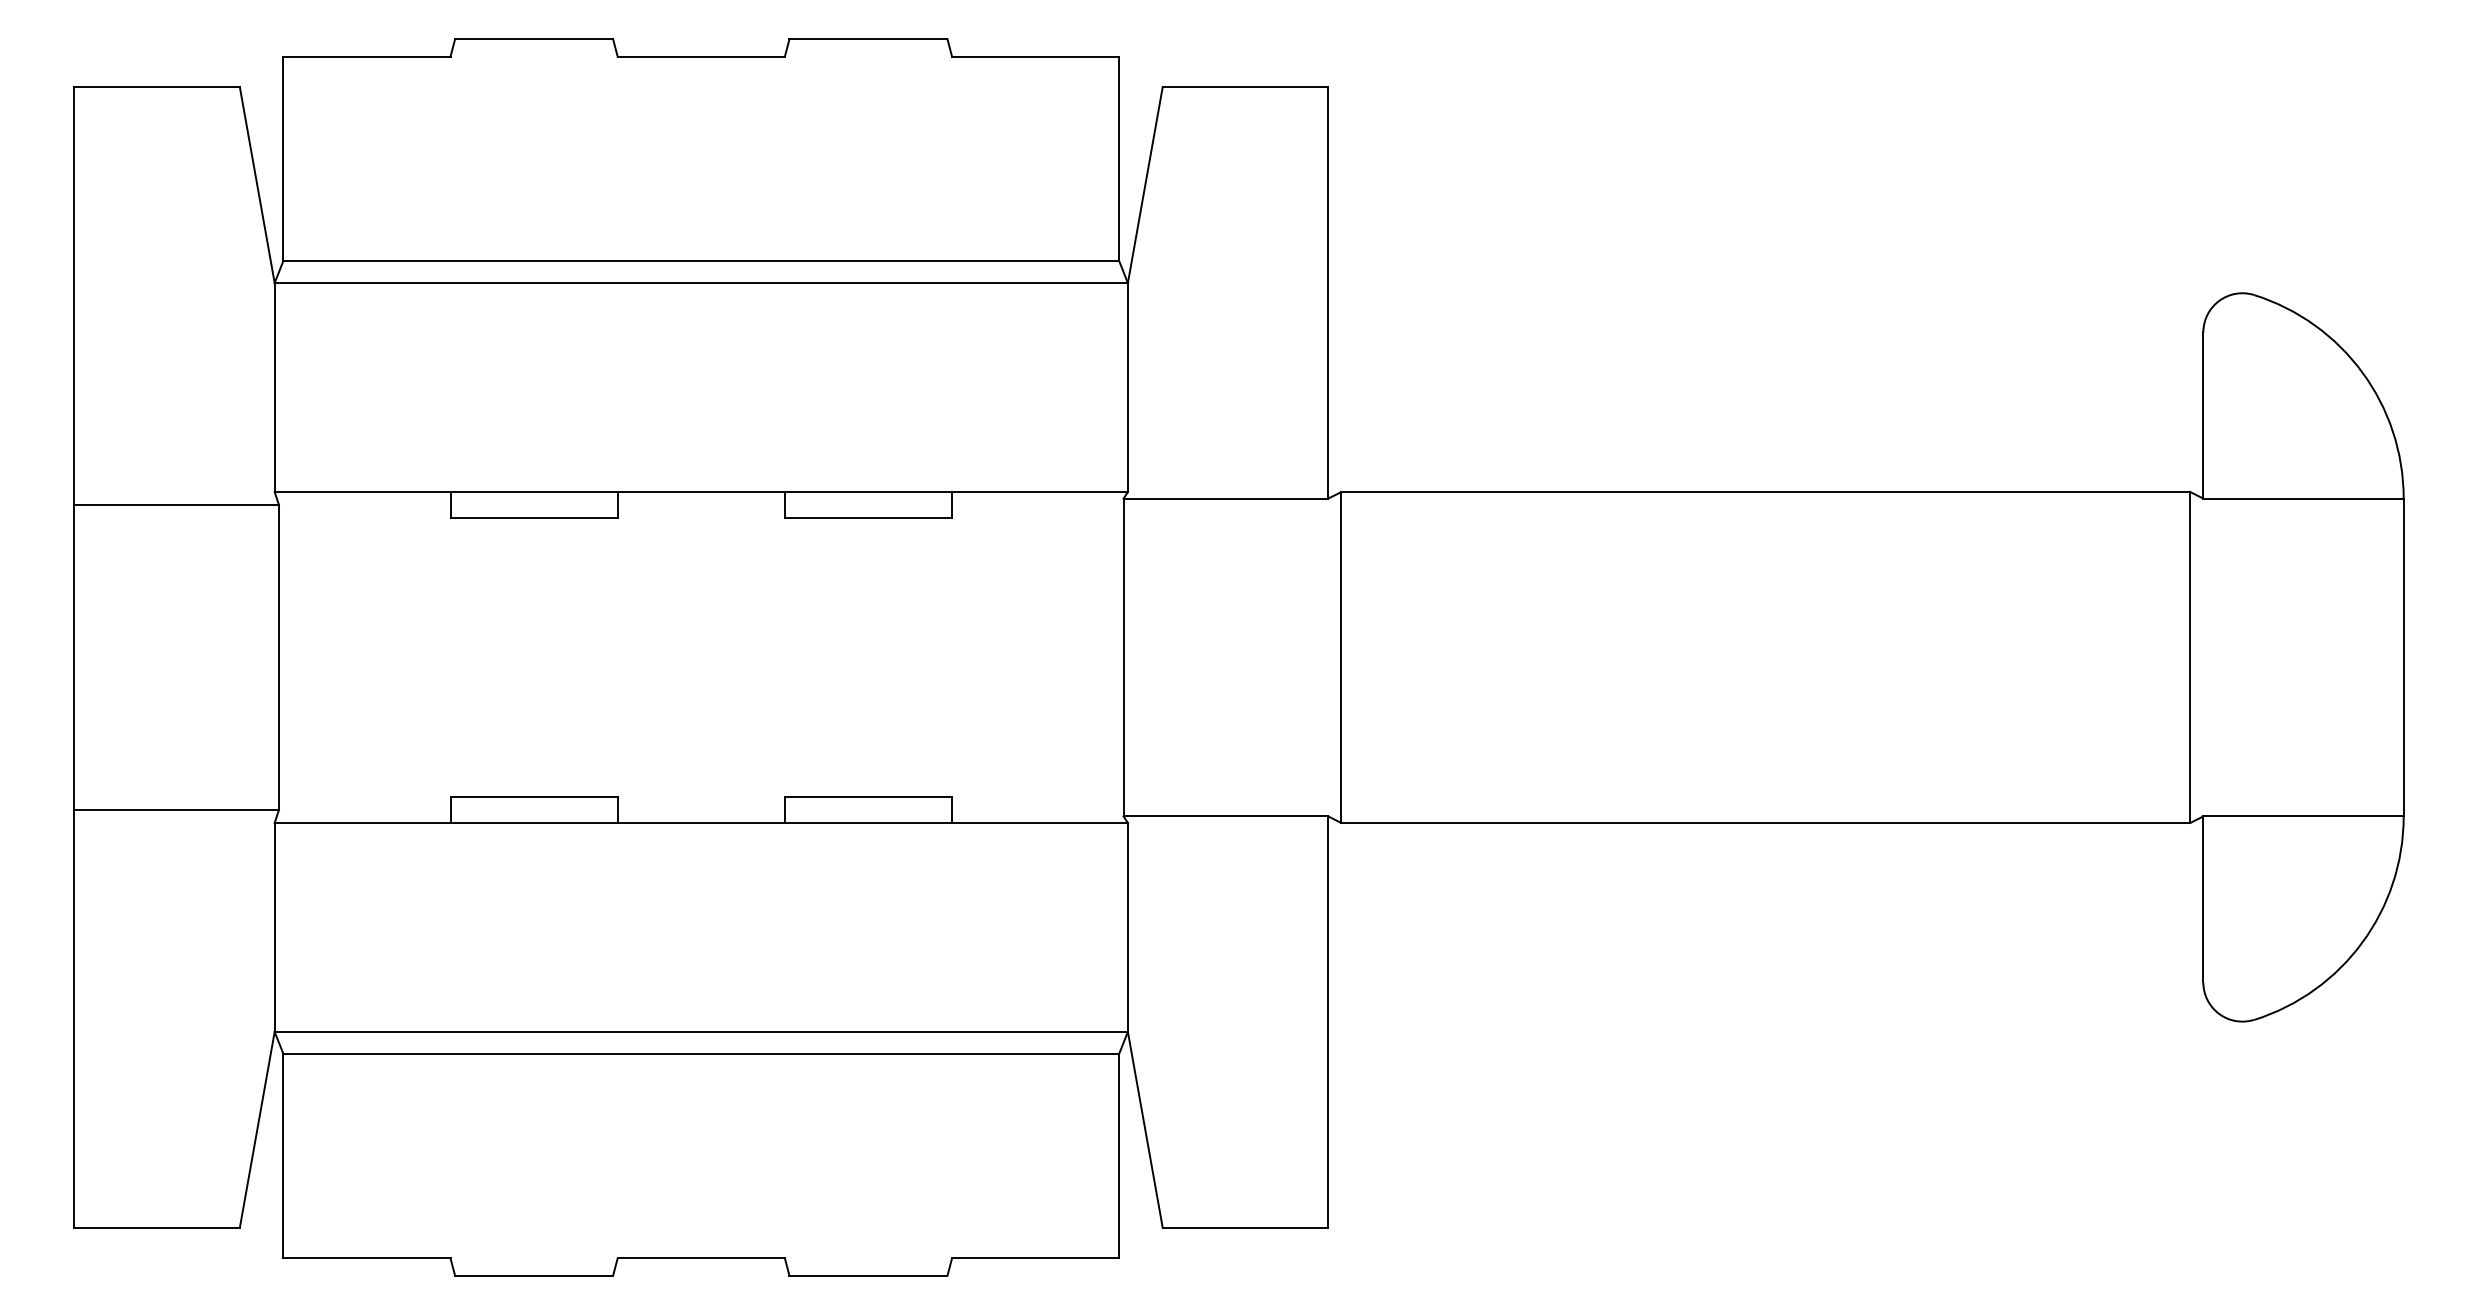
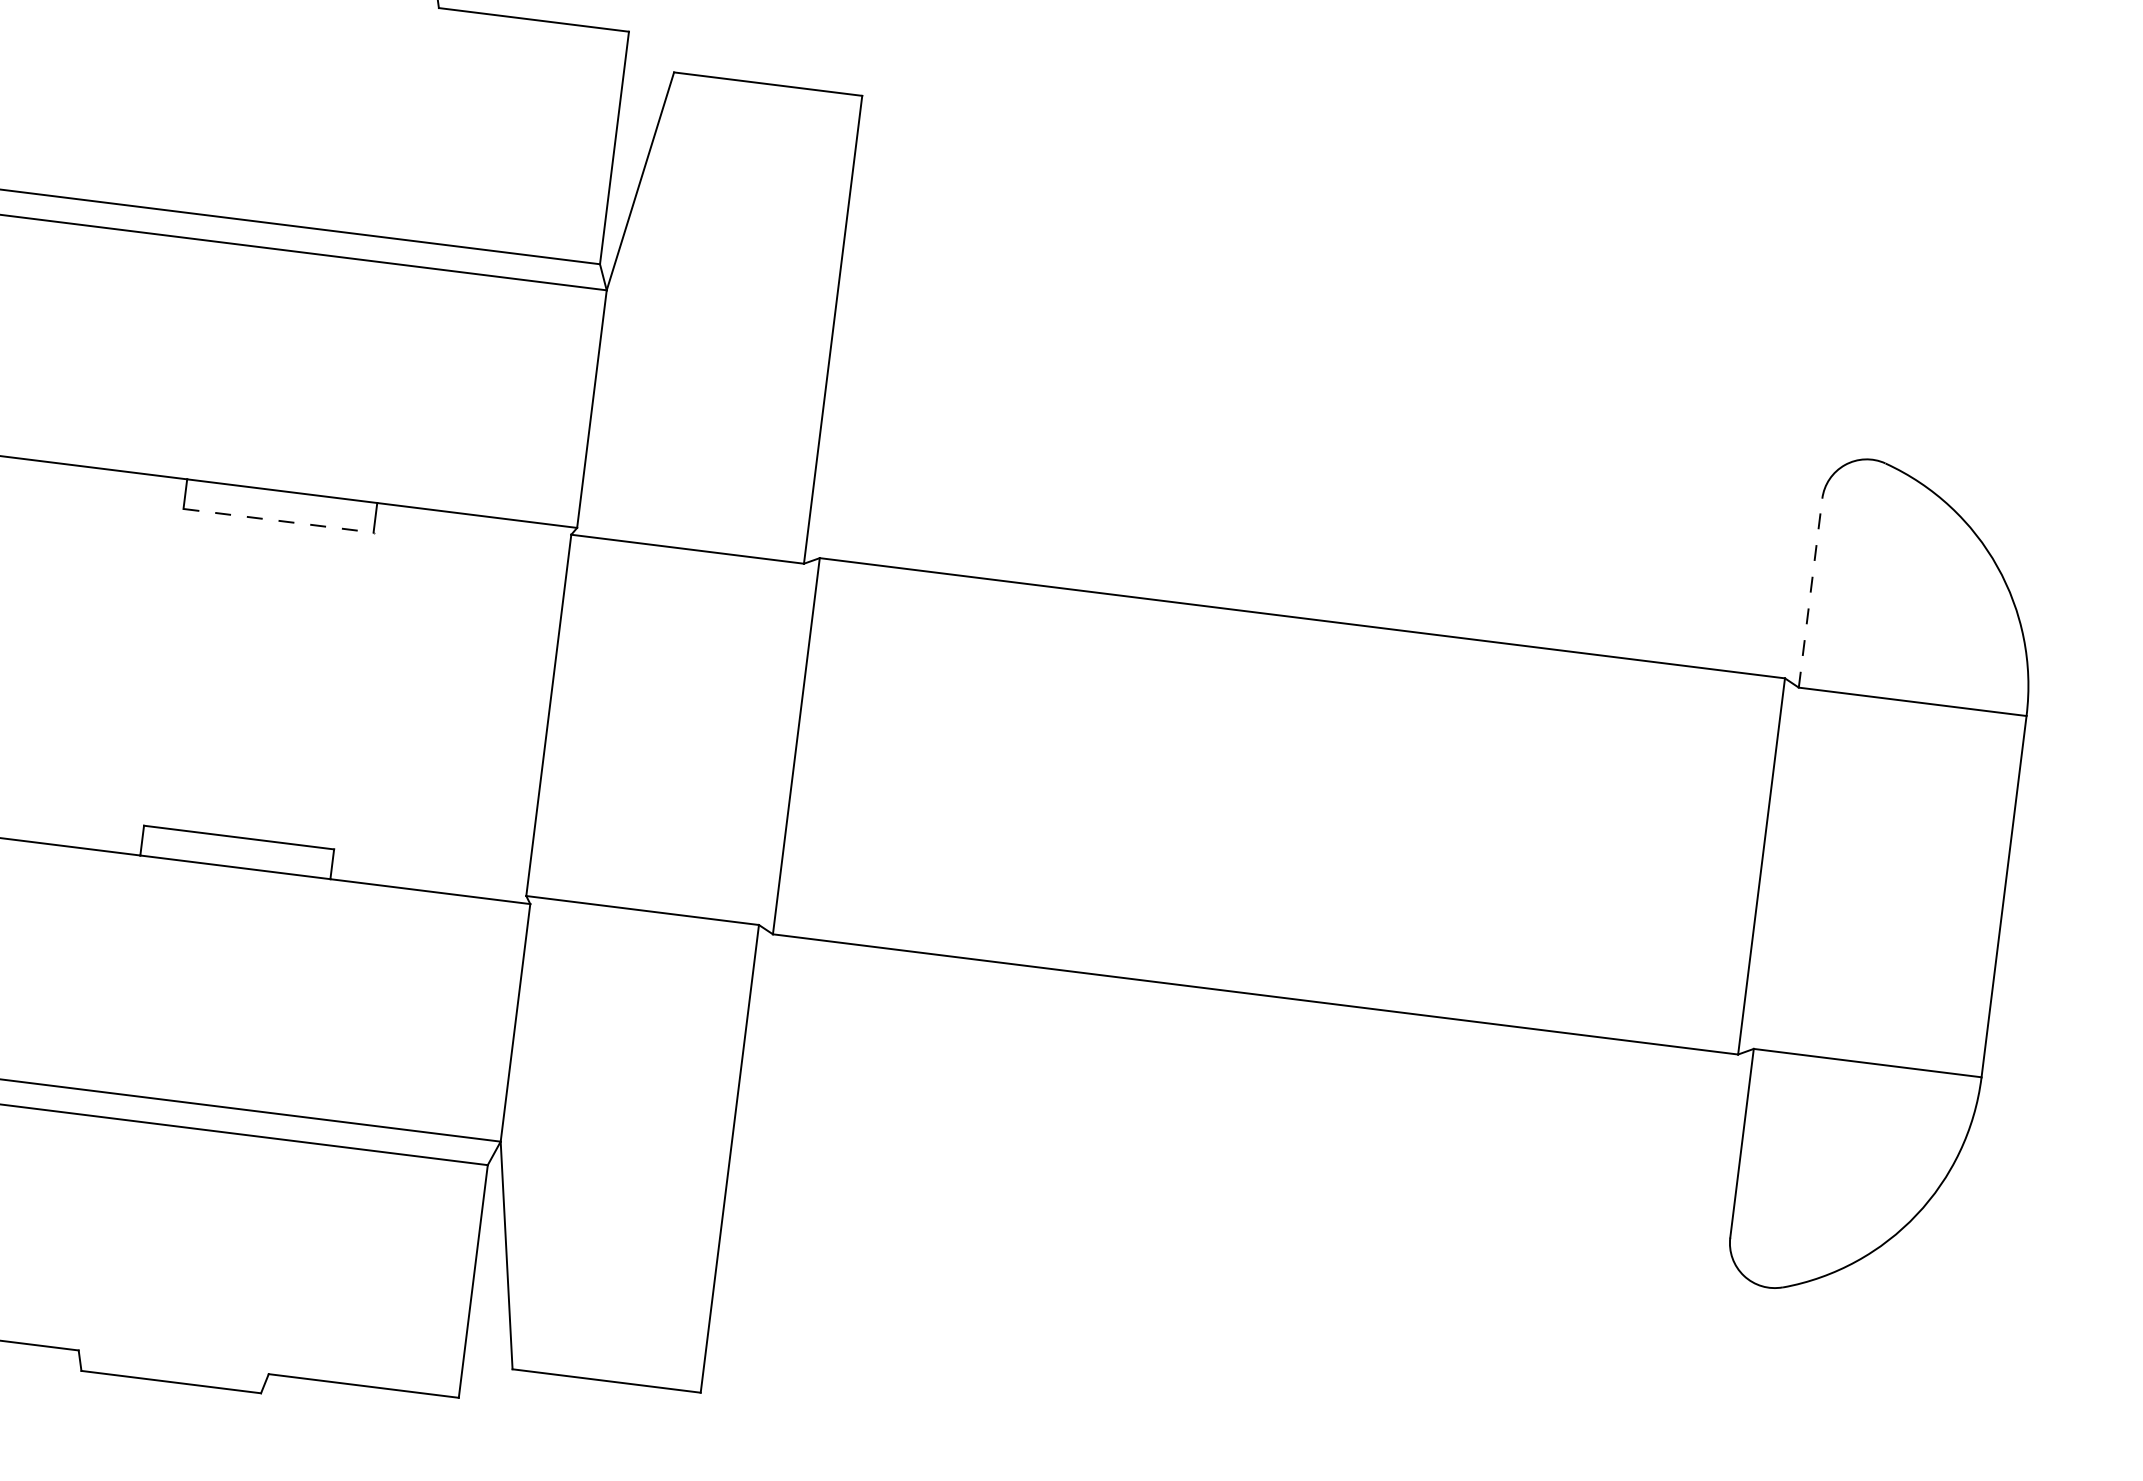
line: (2203, 415) -> (1810, 593), solid -> dashed
line: (868, 518) -> (278, 521), solid -> dashed

